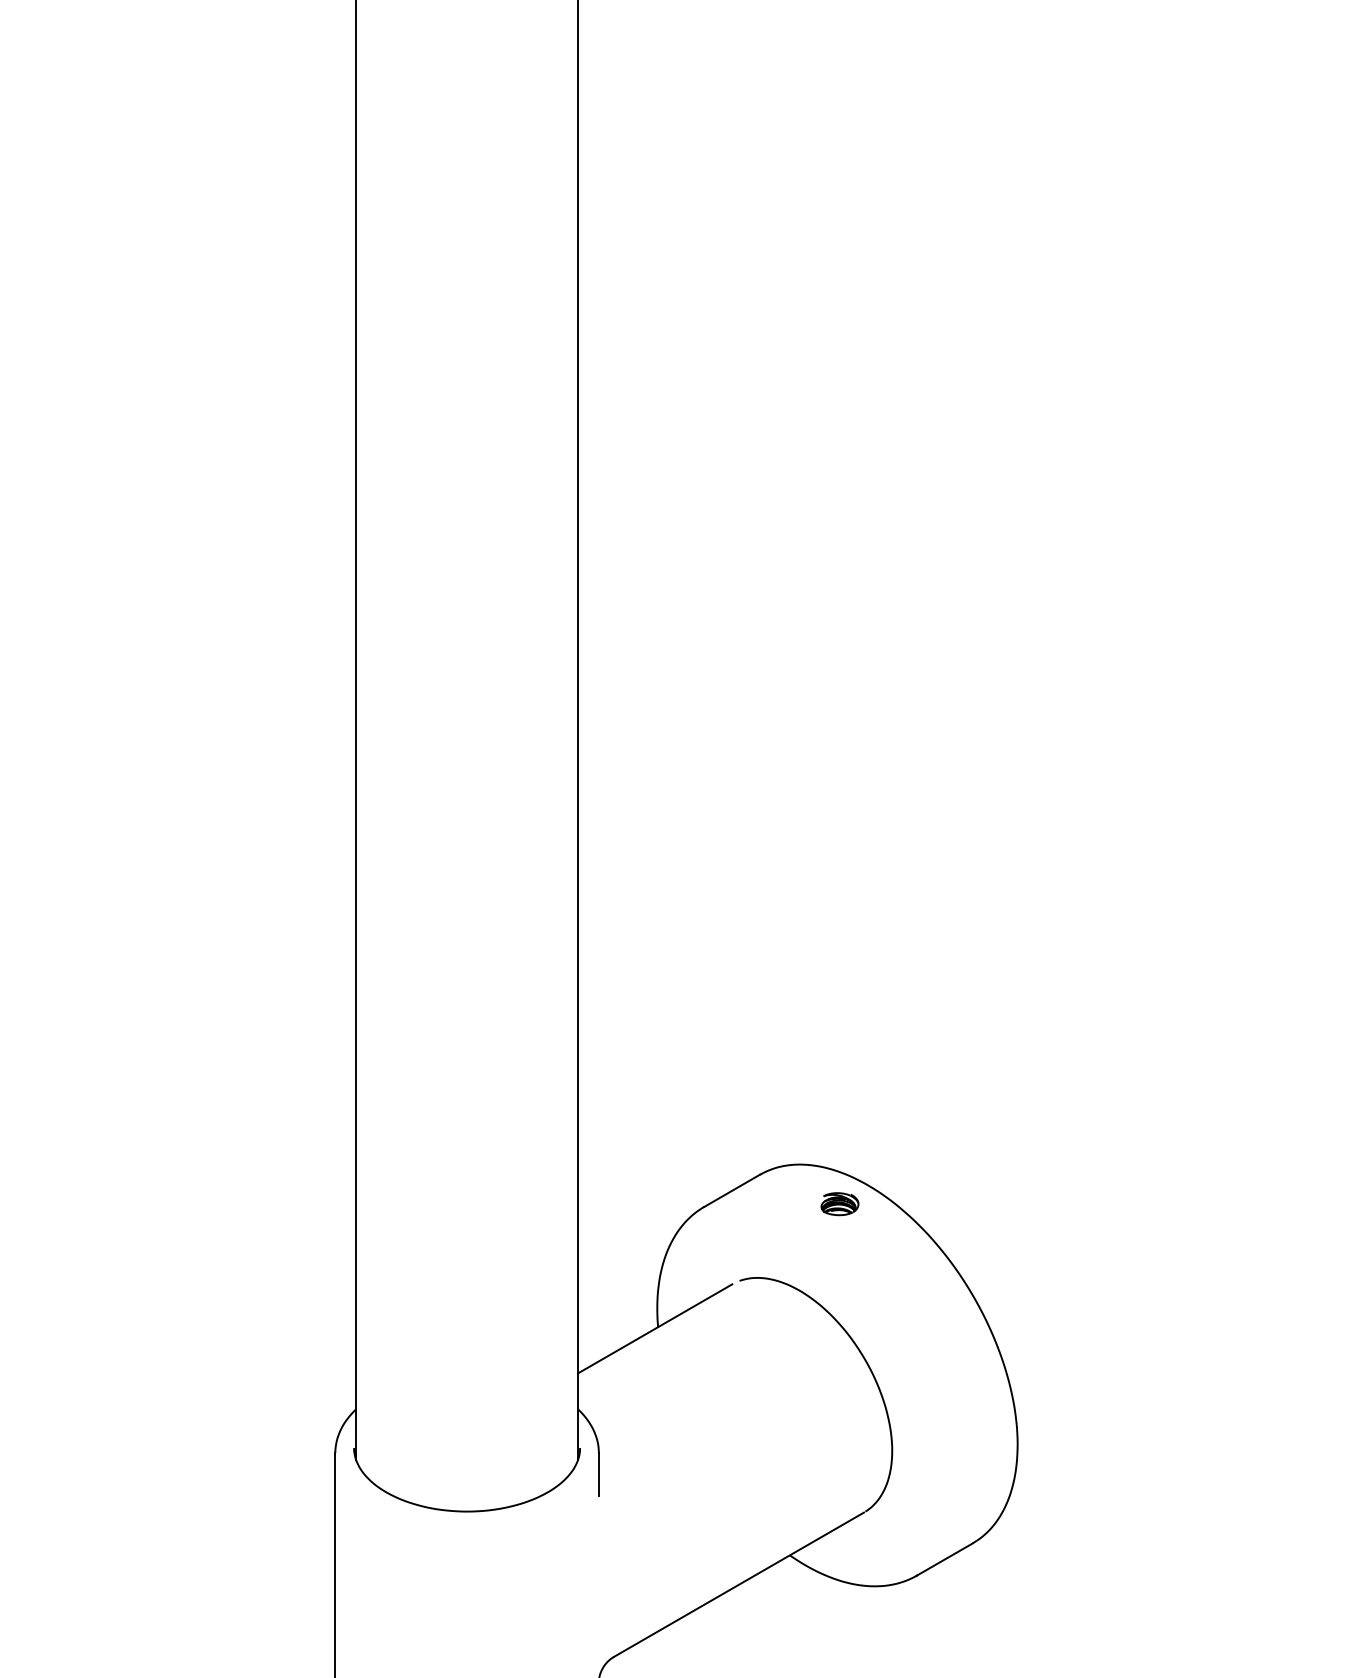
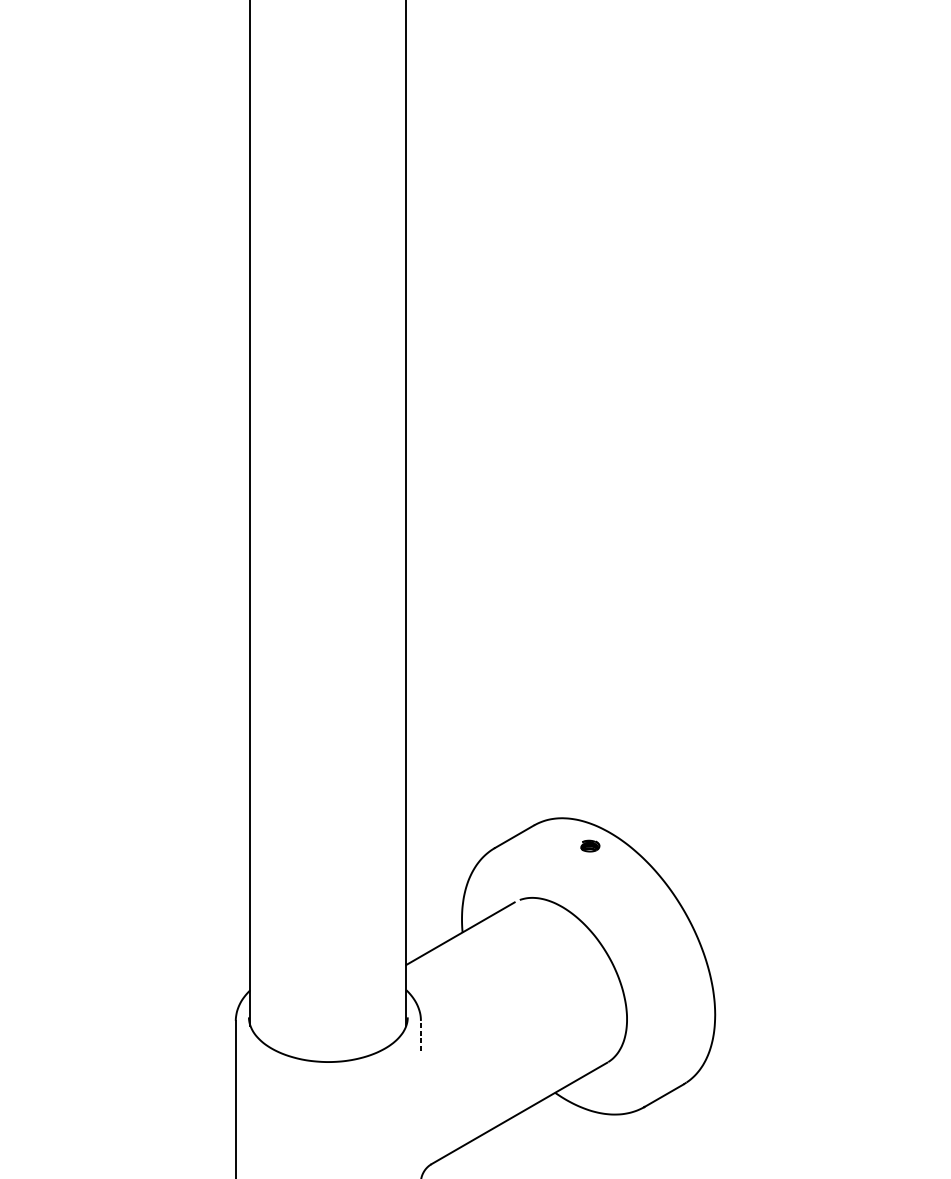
part: (839, 1204) -> (590, 846), size x0.7
line: (598, 1473) -> (420, 1035), solid -> dashed

